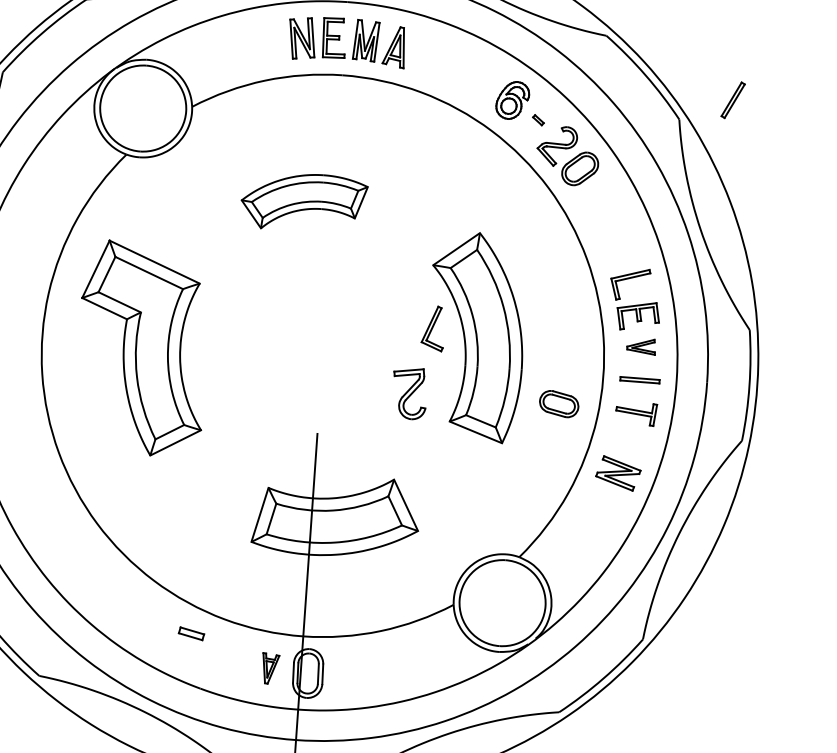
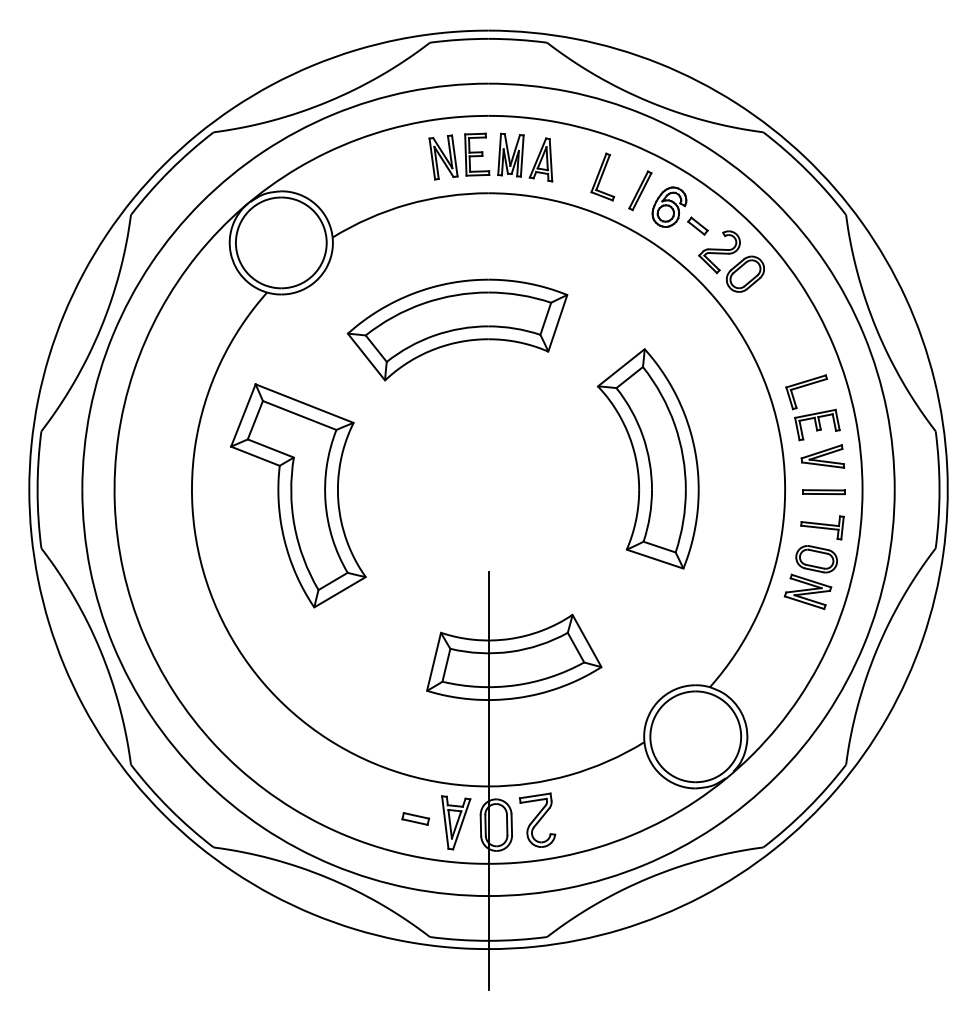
part: (733, 100) -> (640, 190), moved
part: (538, 119) -> (697, 225), size x1.67
part: (304, 202) -> (457, 329), size x1.67
part: (433, 328) -> (602, 176), moved
part: (641, 346) -> (822, 456), size x1.43
part: (409, 392) -> (537, 819), moved
part: (559, 404) -> (816, 559), moved
part: (191, 633) -> (415, 818), moved
part: (270, 668) -> (456, 822), size x1.67

